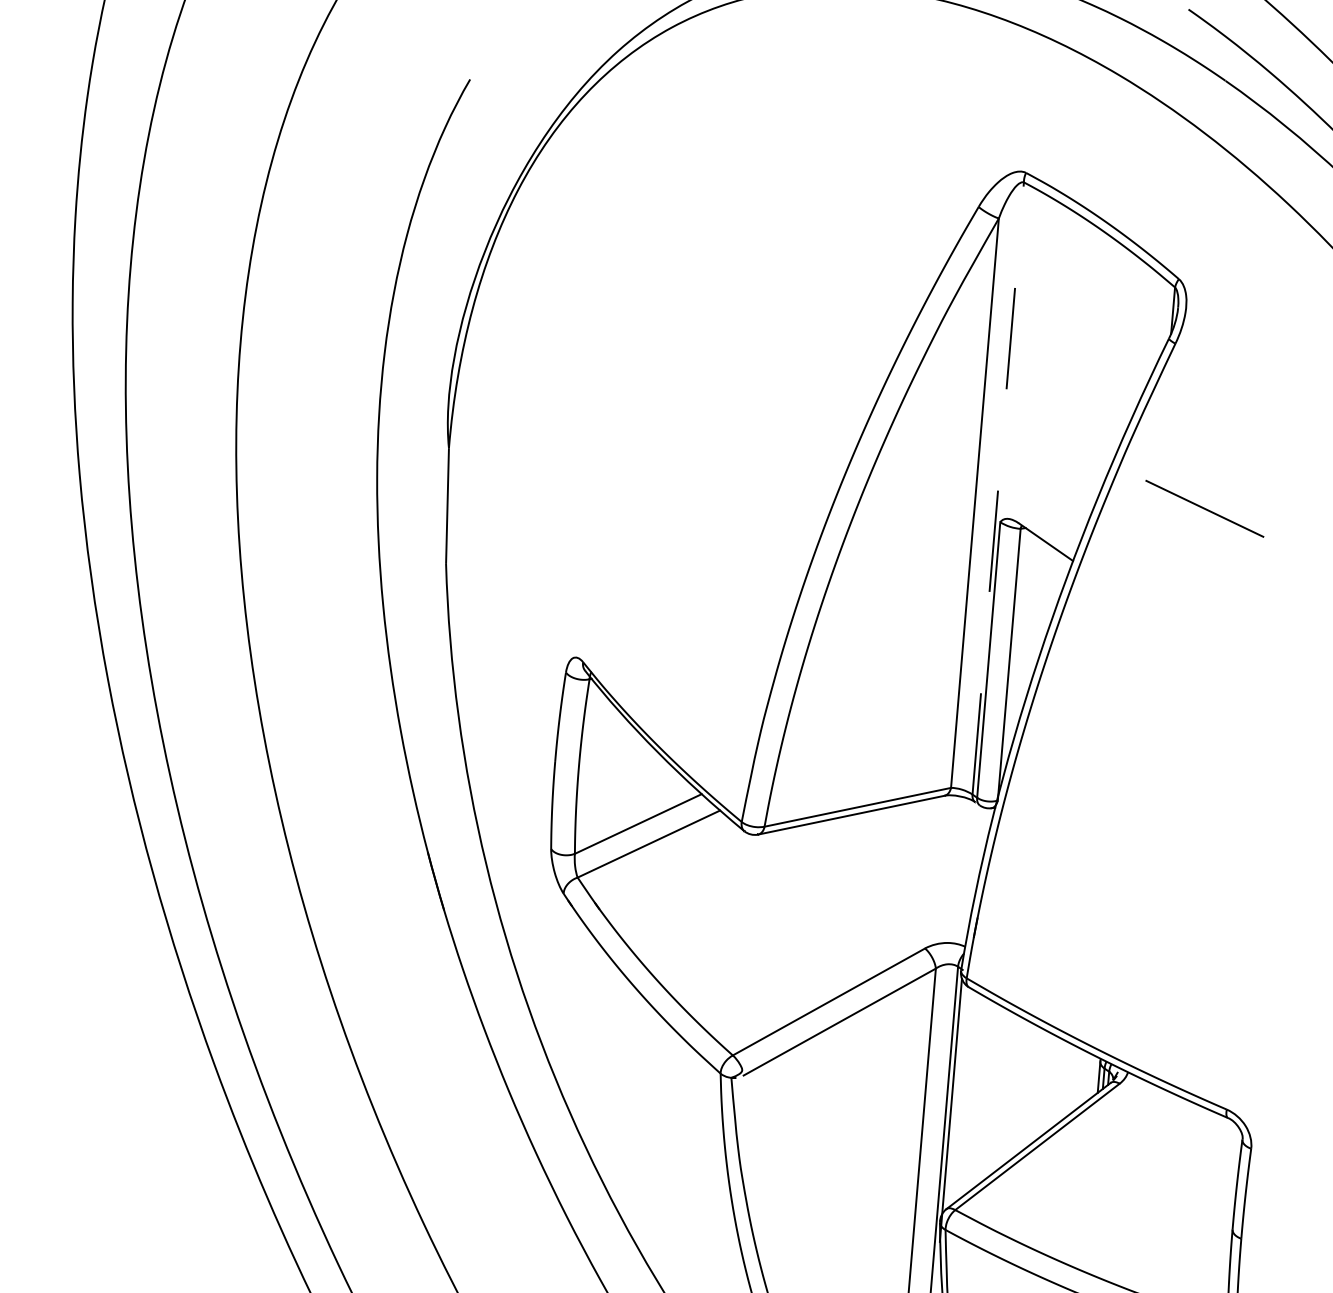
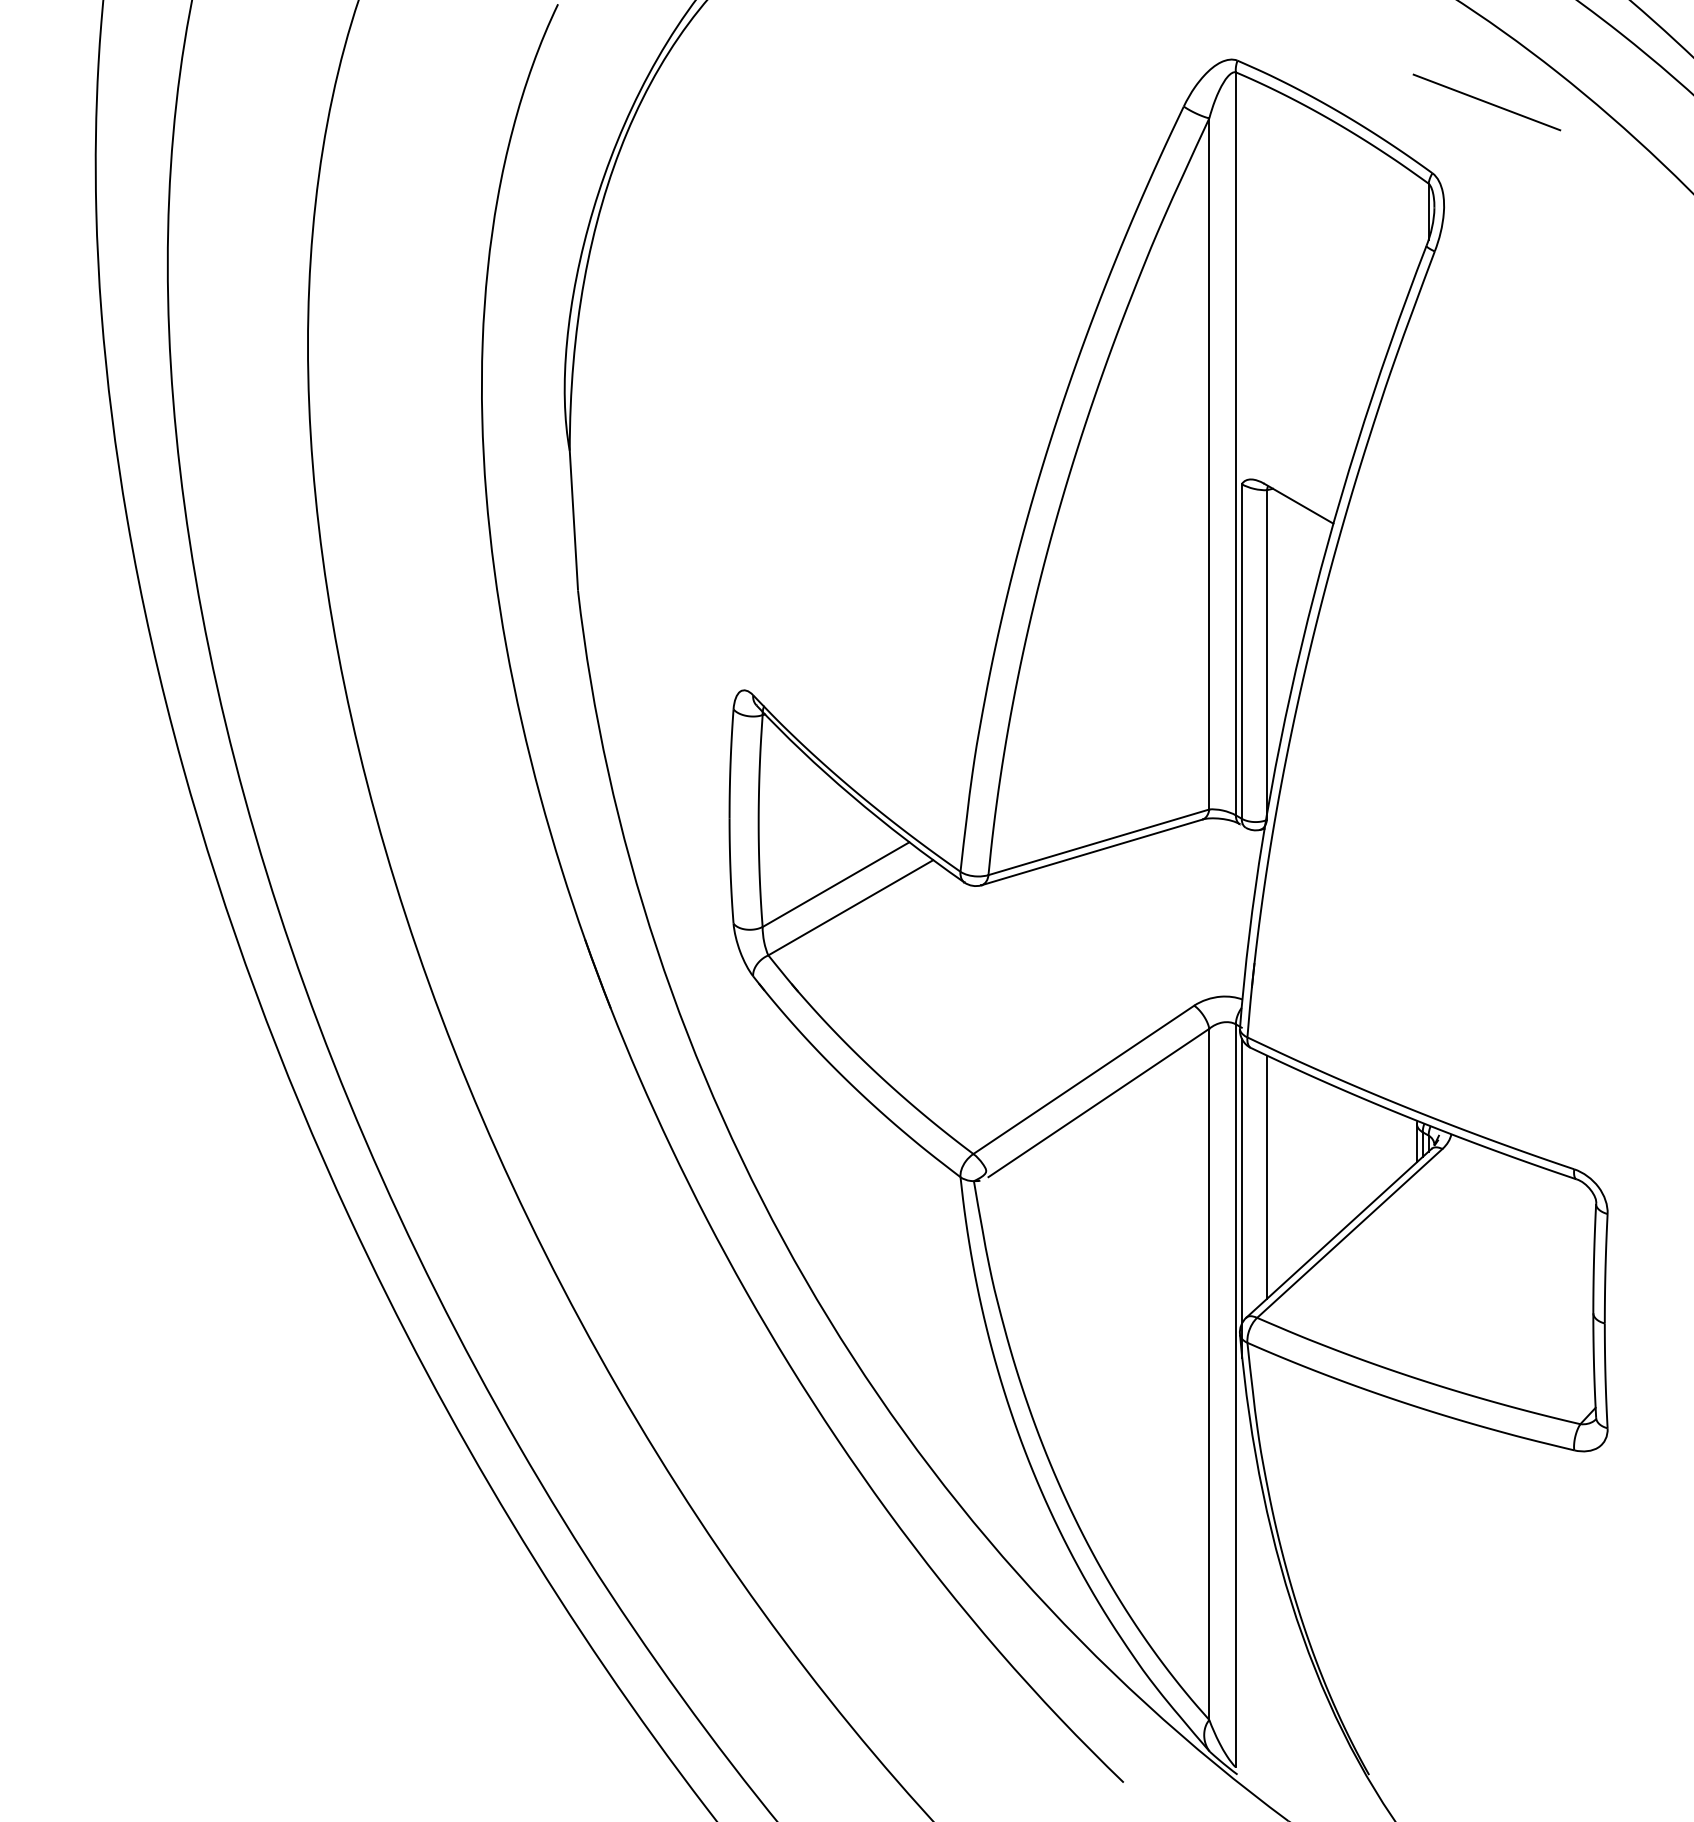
line: (997, 488) -> (1235, 443), dashed -> solid
line: (1204, 508) -> (1486, 102), moved
line: (972, 1094) -> (1266, 1176), added

